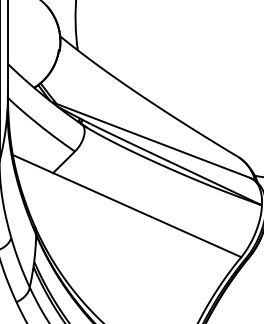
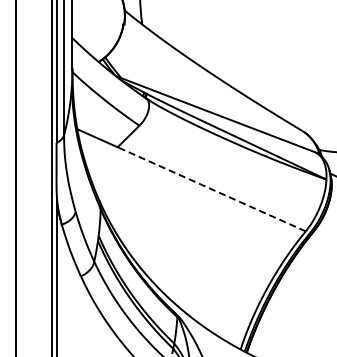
line: (147, 215) -> (211, 189), solid -> dashed

